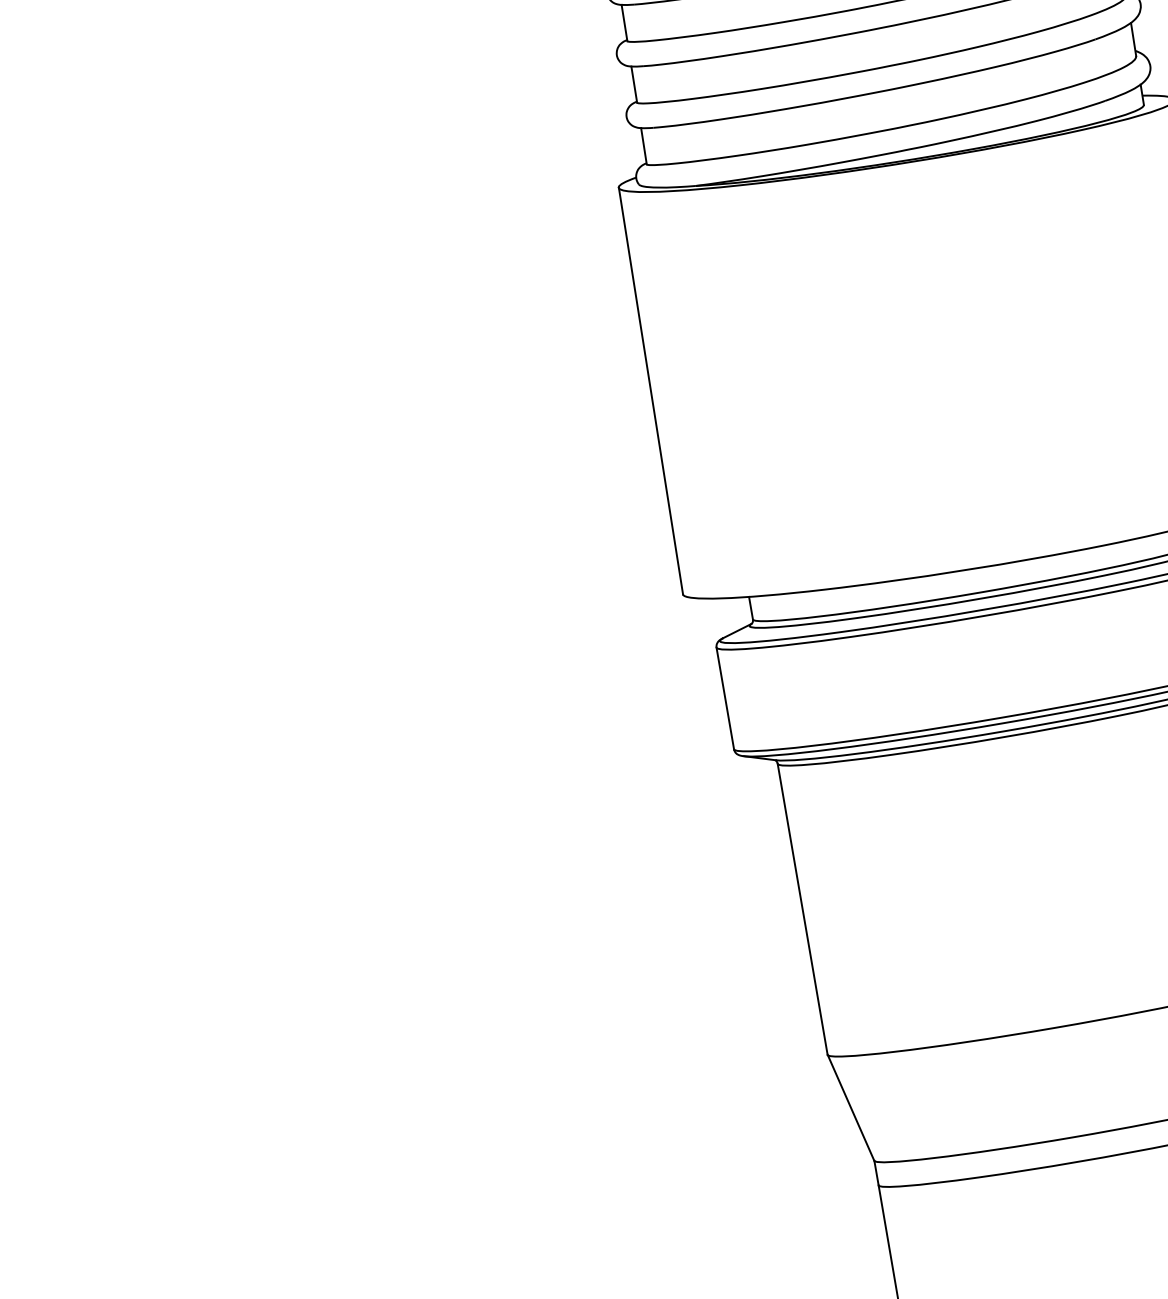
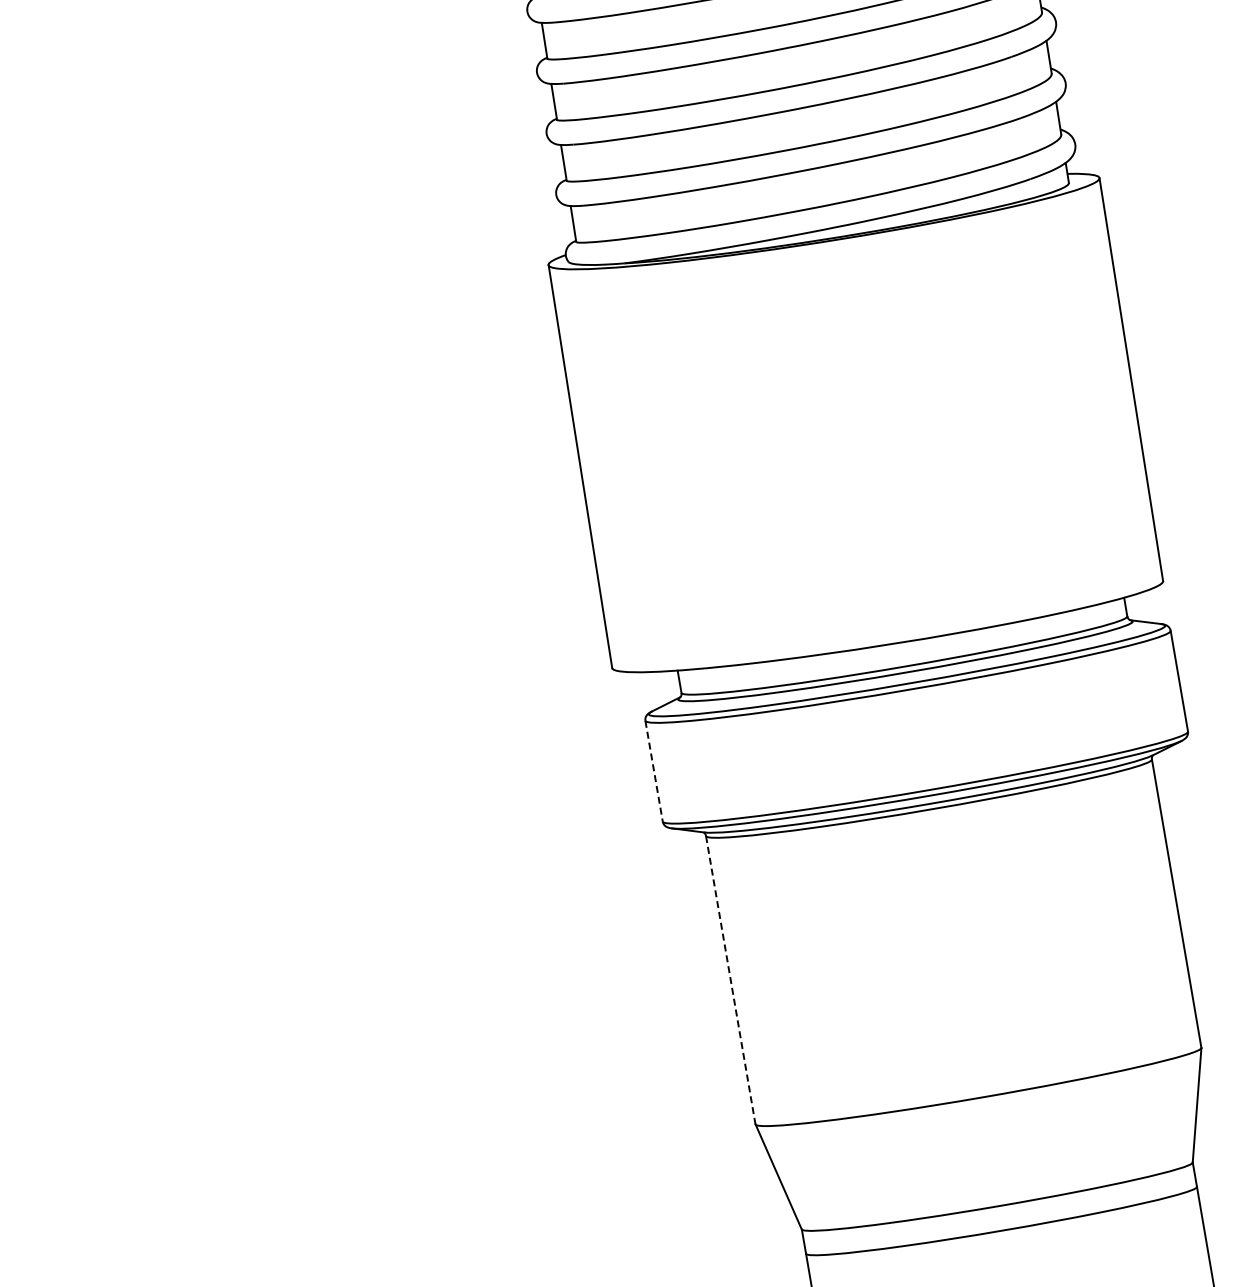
line: (725, 698) -> (654, 771), solid -> dashed
line: (802, 909) -> (730, 980), solid -> dashed

